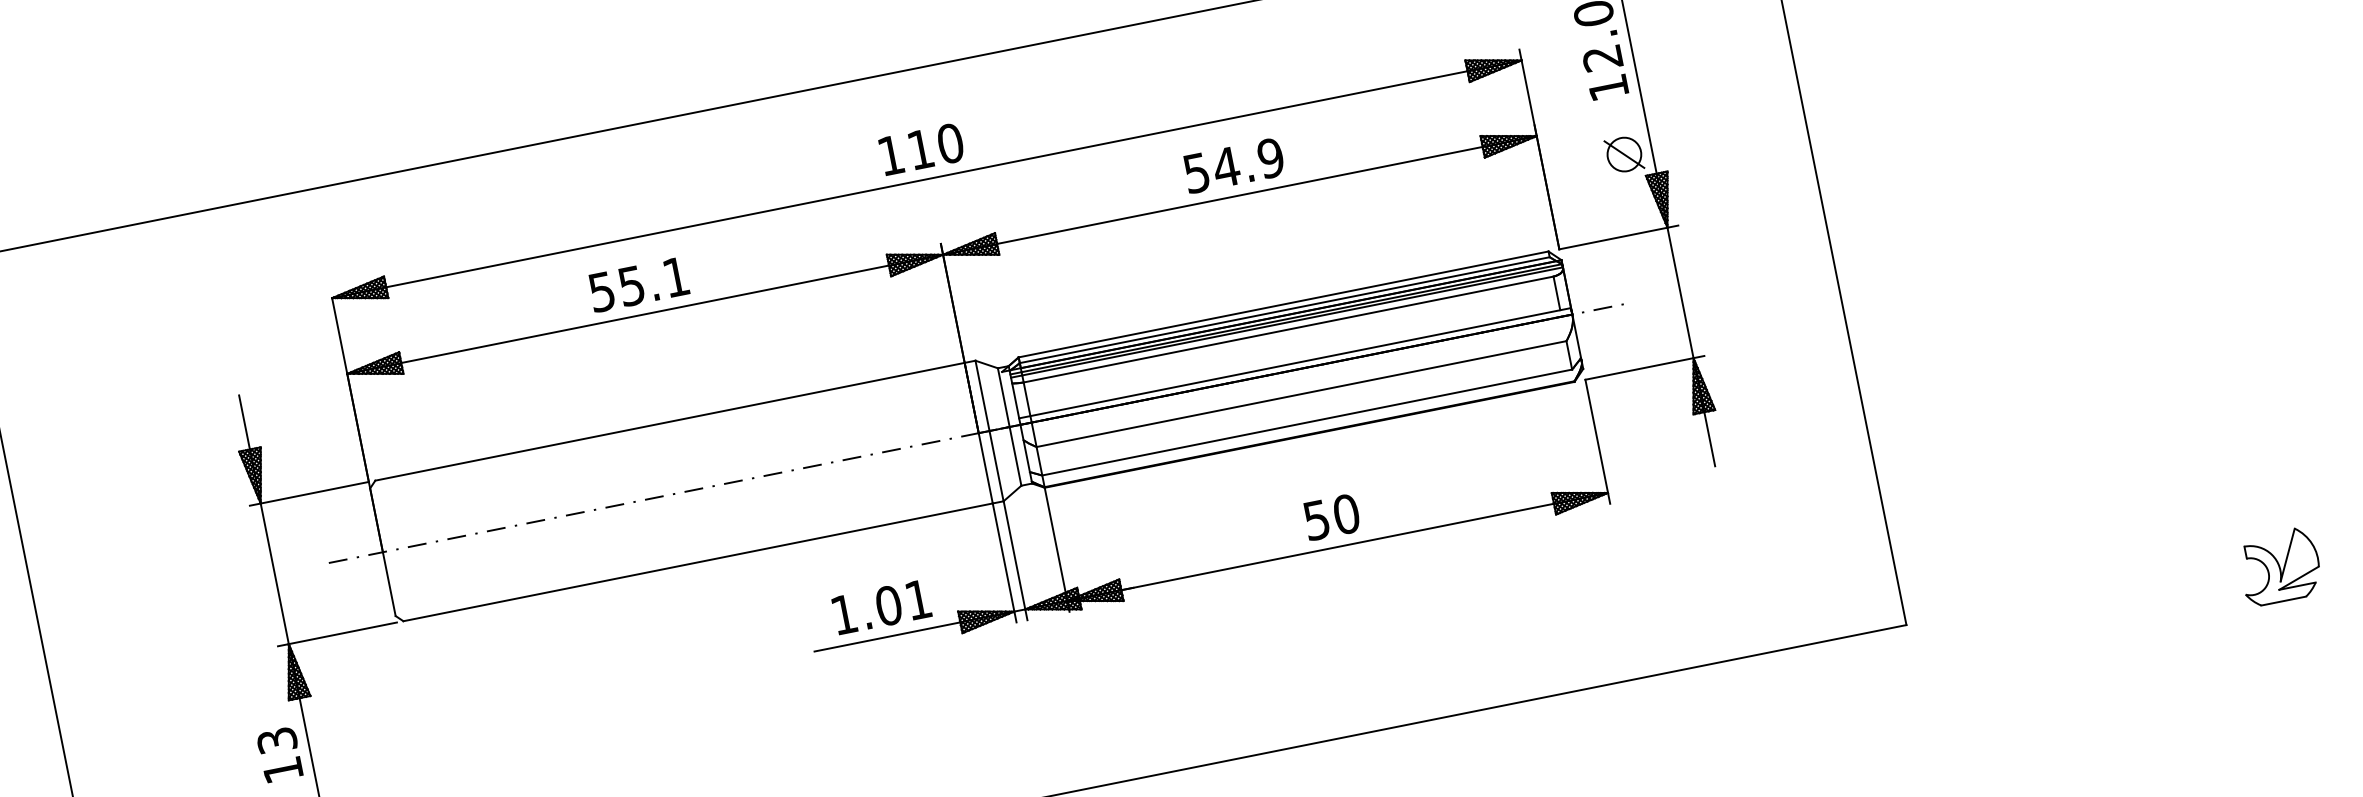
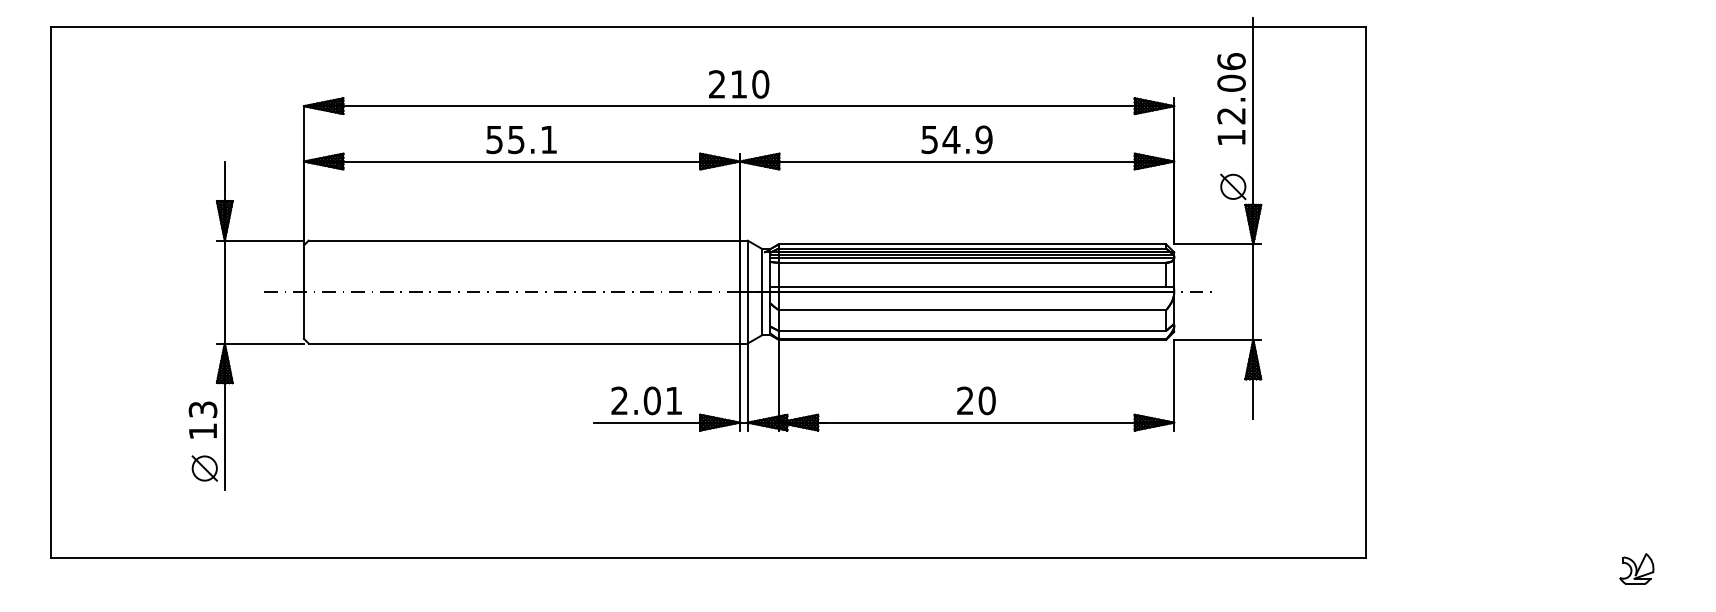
text: (890, 155) -> (716, 84), 110 -> 210
text: (1316, 519) -> (965, 400), 50 -> 20
part: (2279, 566) -> (1636, 568), size x0.6
text: (843, 614) -> (619, 400), 1.01 -> 2.01

